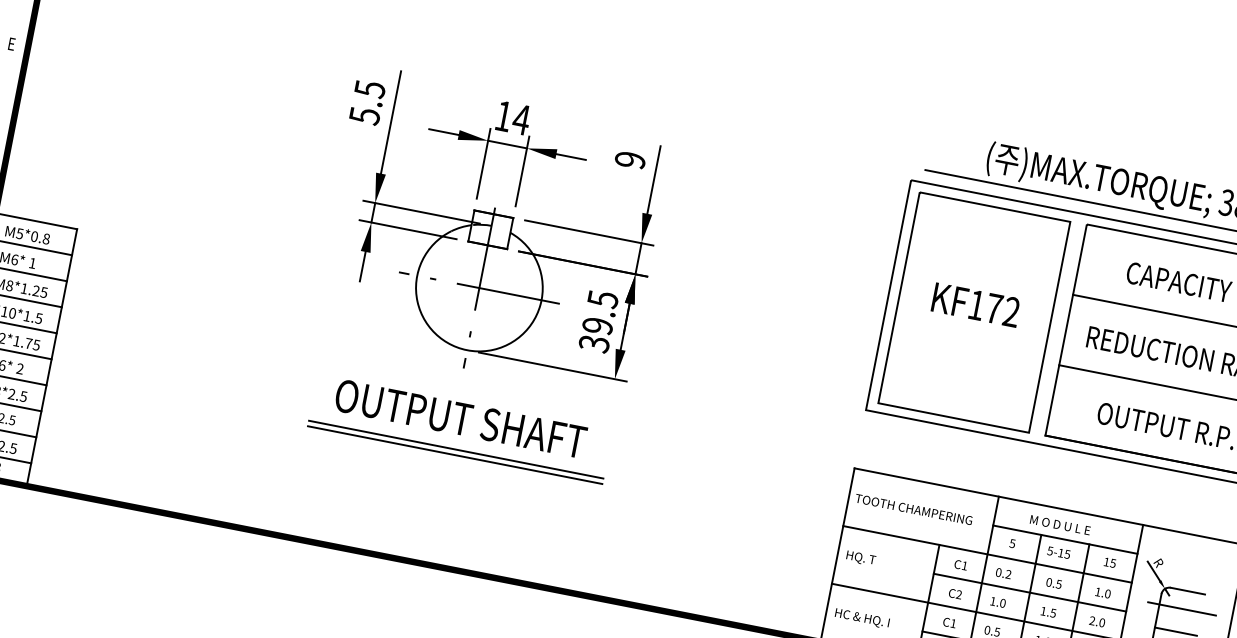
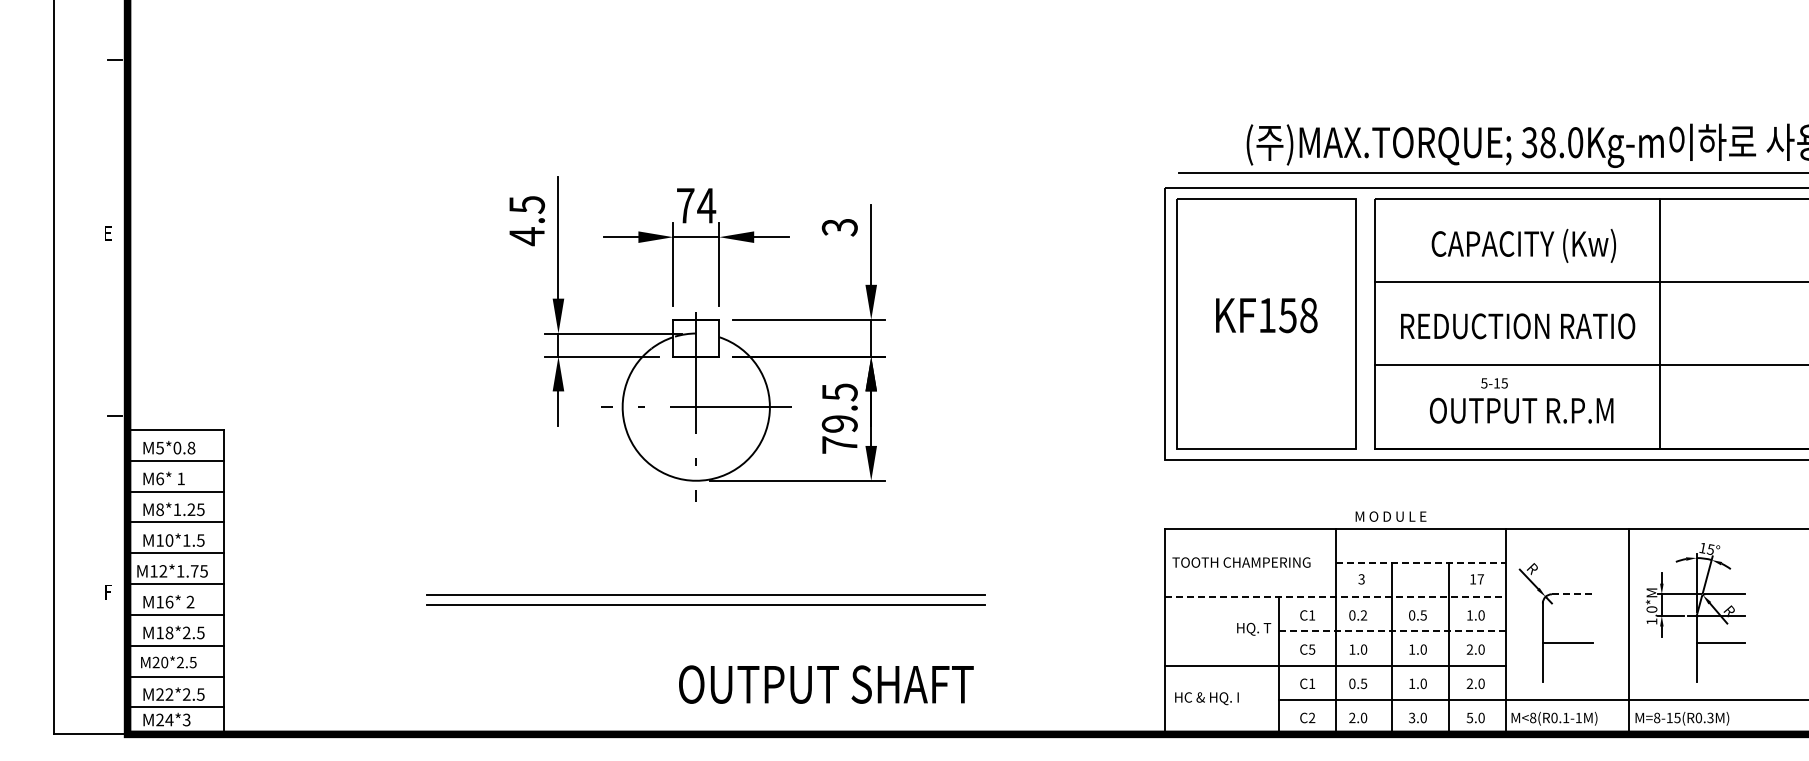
text: (365, 116) -> (527, 236), 5.5 -> 4.5
text: (503, 116) -> (685, 205), 14 -> 74
text: (630, 160) -> (839, 227), 9 -> 3
text: (1002, 310) -> (1298, 315), KF172 -> KF158
text: (593, 344) -> (839, 445), 39.5 -> 79.5
text: (460, 418) -> (826, 684), moved
part: (455, 451) -> (705, 599), size x1.6
text: (1059, 525) -> (1390, 516), moved
line: (1065, 540) -> (1421, 563), solid -> dashed
text: (1012, 542) -> (1361, 578), 5 -> 3
text: (1058, 552) -> (1494, 383), moved
line: (987, 554) -> (1335, 597), solid -> dashed
text: (861, 557) -> (1254, 628), moved
text: (1112, 563) -> (1480, 579), 15 -> 17
line: (1188, 591) -> (1572, 594), solid -> dashed
line: (1029, 592) -> (1392, 631), solid -> dashed
text: (958, 594) -> (1311, 649), C2 -> C5
line: (1182, 608) -> (1569, 615), removed
text: (1053, 613) -> (1423, 649), 1.5 -> 1.0

